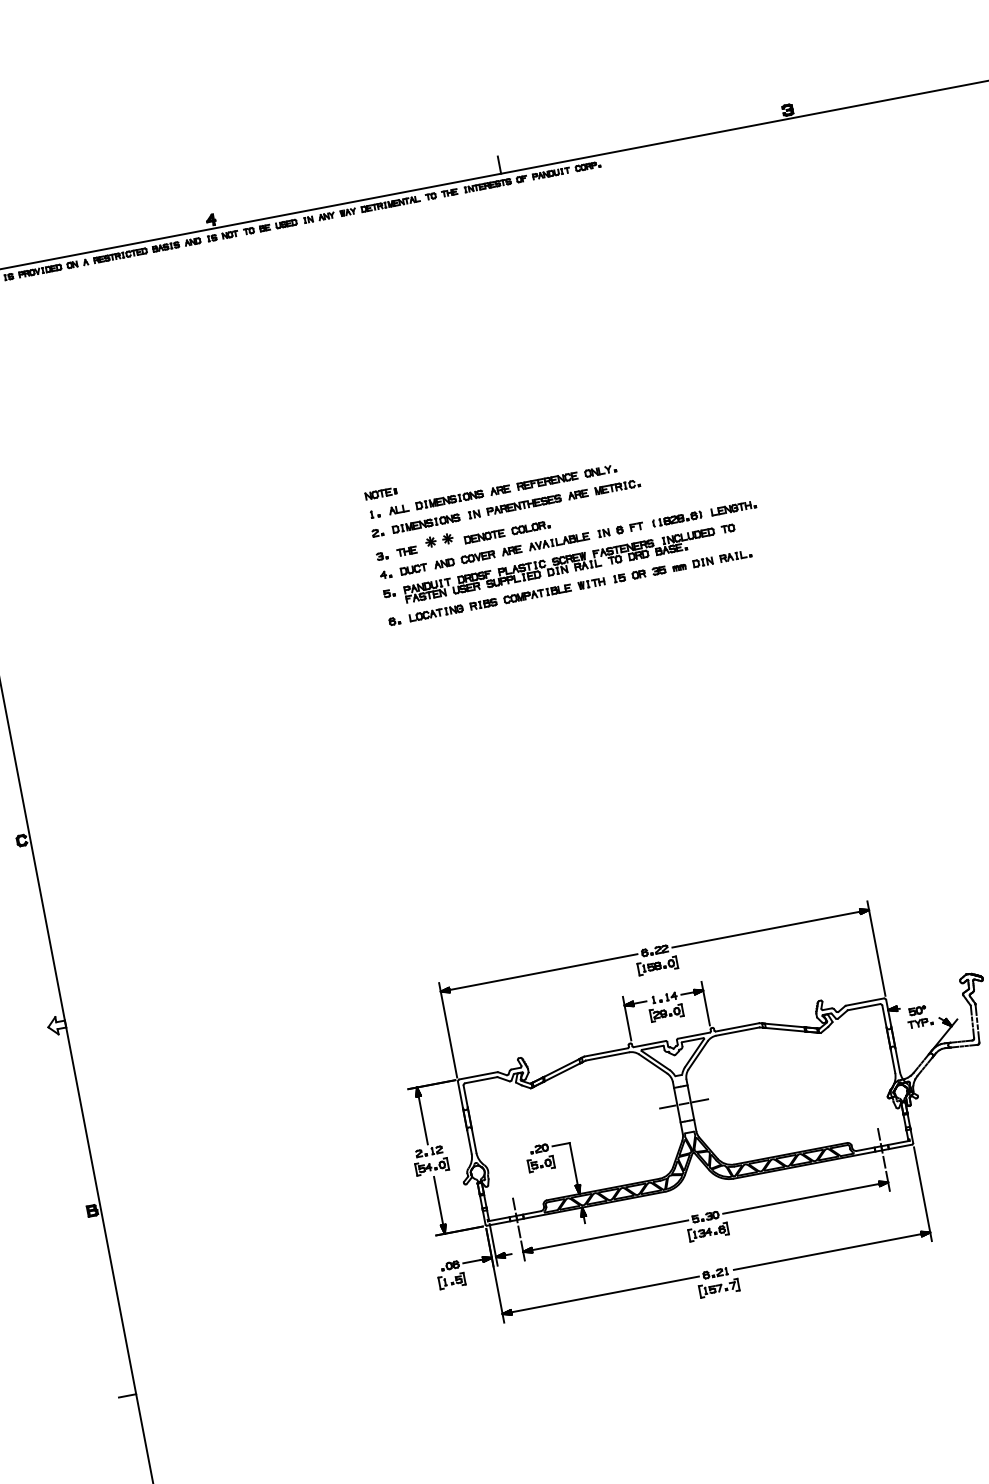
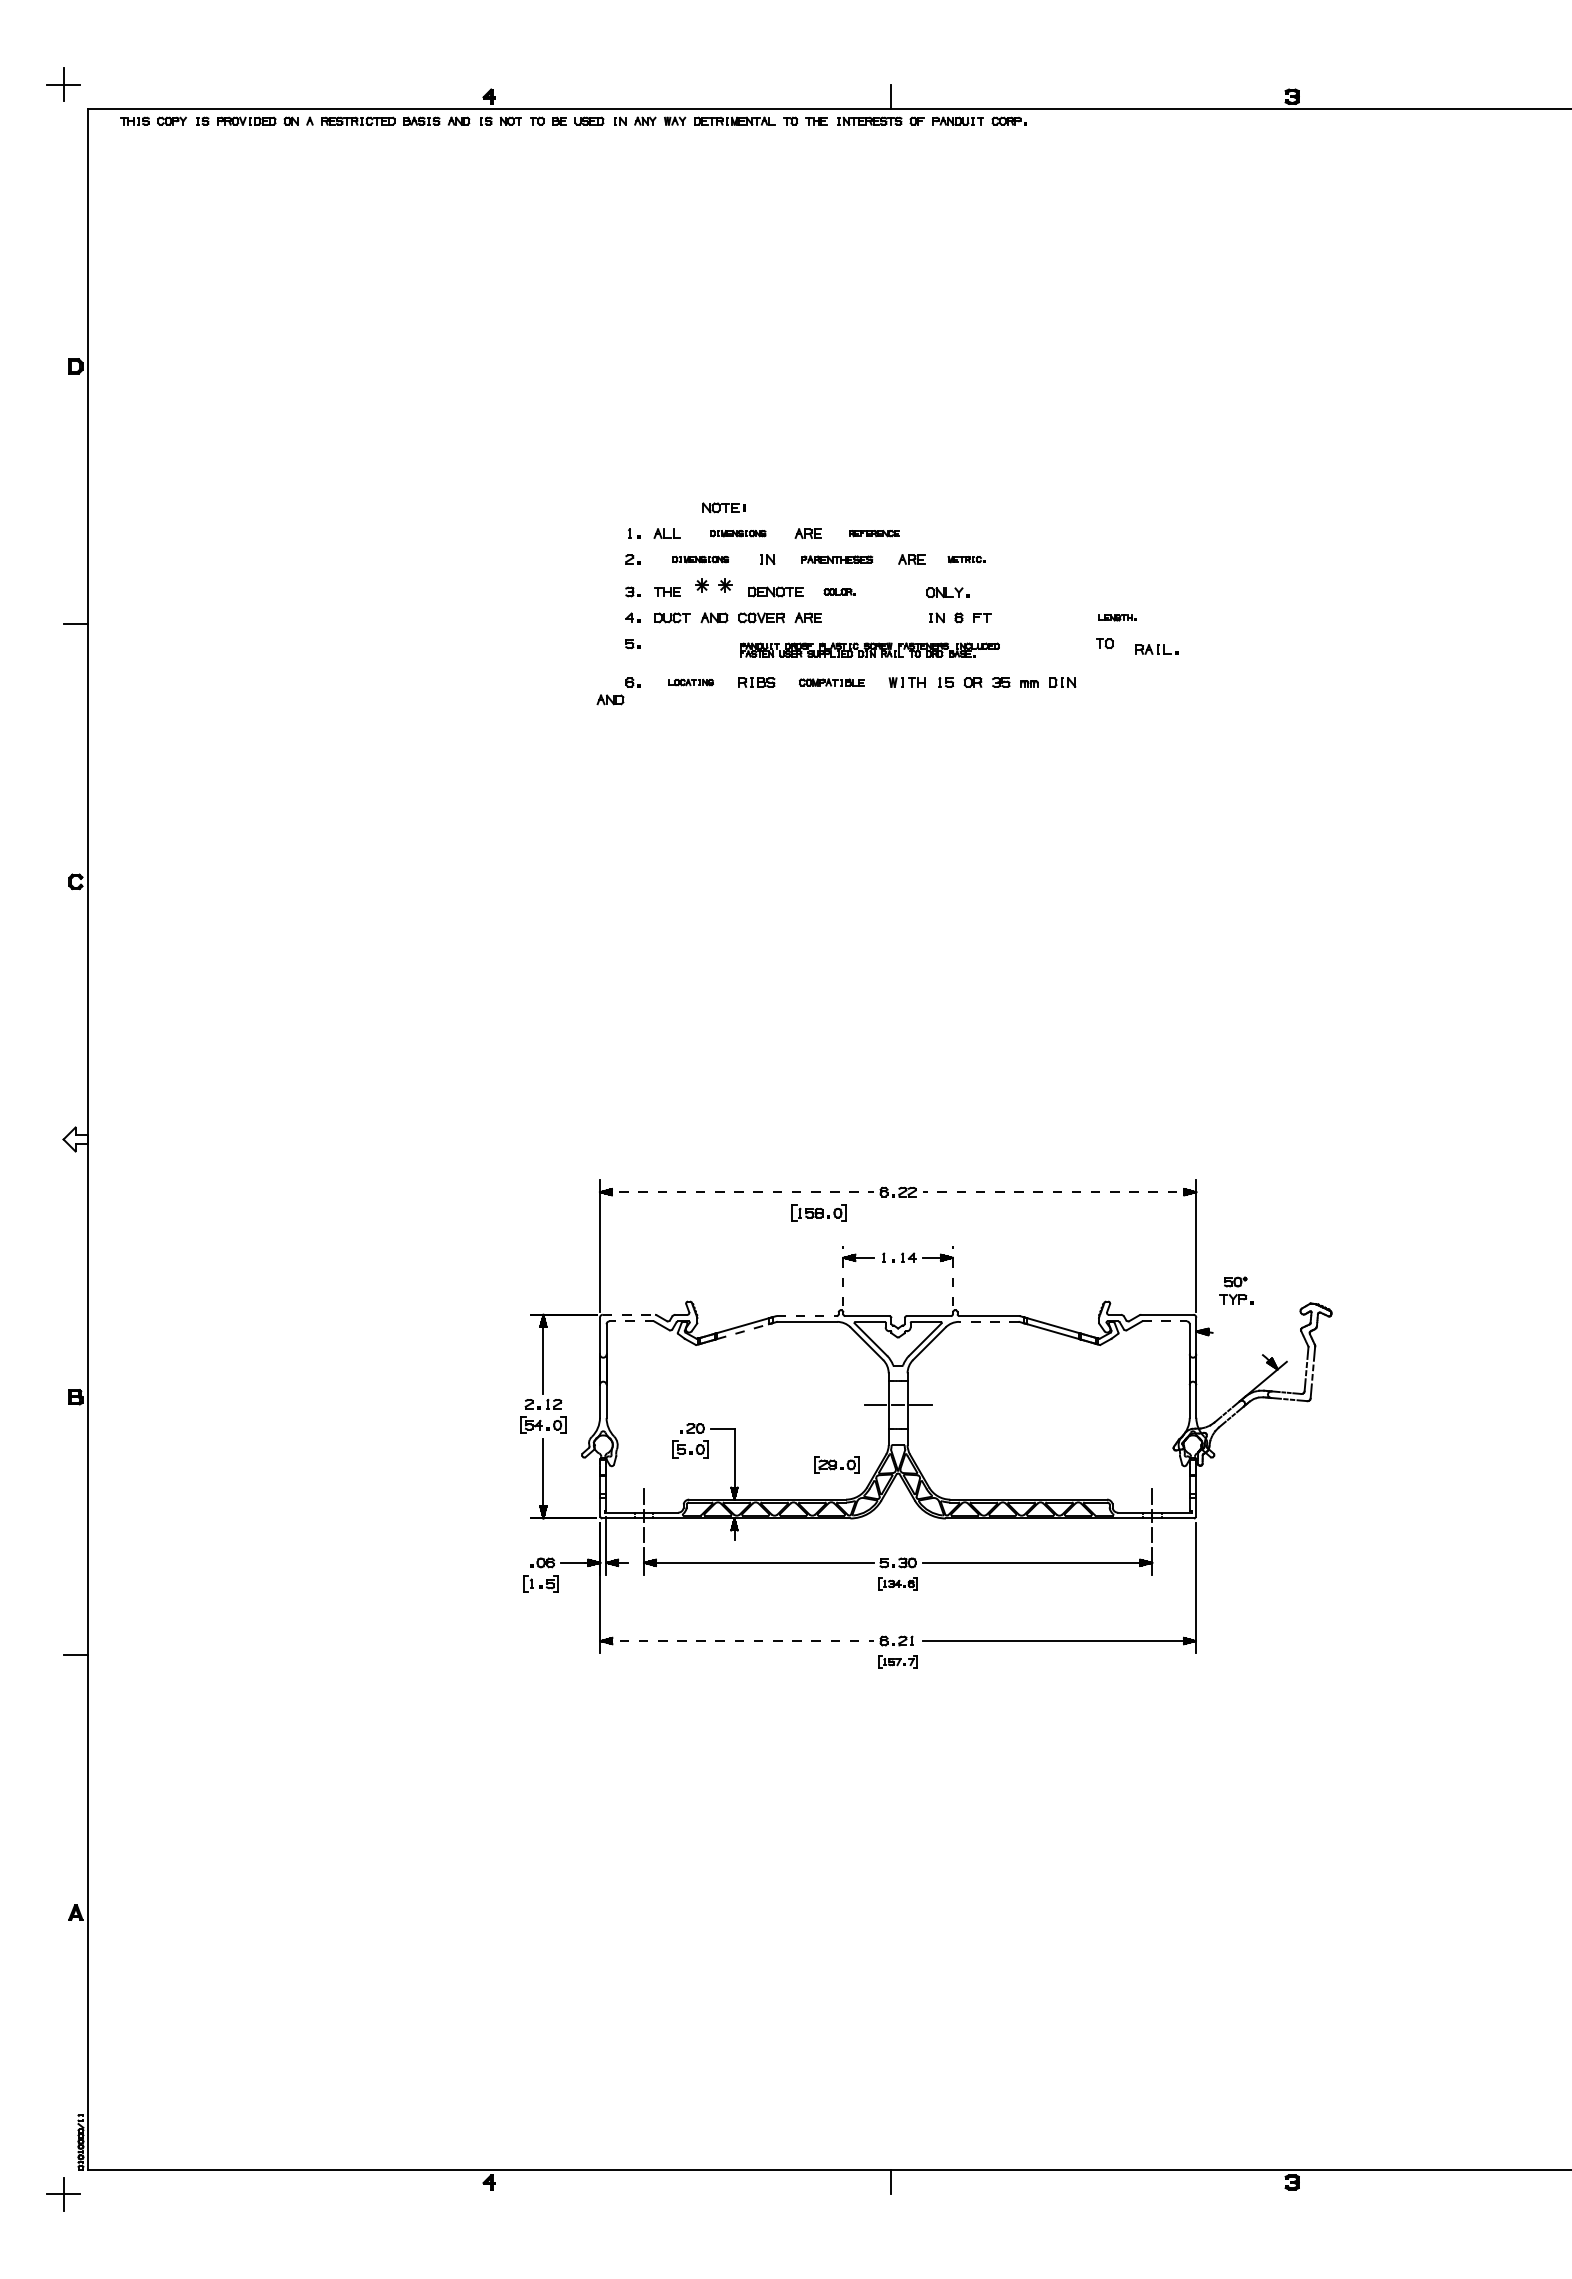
part: (600, 471) -> (947, 592), moved
part: (546, 481) -> (873, 533), size x0.6
part: (617, 487) -> (966, 559), size x0.6
part: (380, 493) -> (723, 507), moved
part: (449, 499) -> (737, 533), size x0.6
part: (523, 504) -> (836, 559), size x0.7
part: (733, 508) -> (1117, 617), size x0.6
part: (676, 518) -> (1038, 617), removed
part: (426, 523) -> (700, 559), size x0.6
part: (530, 527) -> (839, 591), size x0.6
part: (558, 541) -> (873, 617), removed
part: (735, 556) -> (1156, 649), moved
part: (559, 565) -> (869, 649), size x0.6
part: (537, 593) -> (831, 682), size x0.7
part: (436, 613) -> (691, 682), size x0.6
part: (380, 636) -> (610, 699), added
line: (770, 928) -> (1059, 1192), solid -> dashed
part: (657, 965) -> (818, 1212), moved
line: (538, 973) -> (736, 1192), solid -> dashed
line: (705, 1003) -> (952, 1275), solid -> dashed
line: (863, 1007) -> (1164, 1321), solid -> dashed
part: (666, 1012) -> (836, 1464), moved
part: (919, 1016) -> (1236, 1290), moved
line: (627, 1018) -> (843, 1275), solid -> dashed
line: (738, 1031) -> (989, 1321), solid -> dashed
line: (606, 1052) -> (807, 1316), solid -> dashed
line: (562, 1072) -> (742, 1331), solid -> dashed
line: (478, 1075) -> (629, 1314), solid -> dashed
line: (481, 1080) -> (631, 1321), solid -> dashed
part: (708, 1231) -> (897, 1583), size x0.7
part: (718, 1287) -> (897, 1661), size x0.7
line: (601, 1295) -> (737, 1641), solid -> dashed

